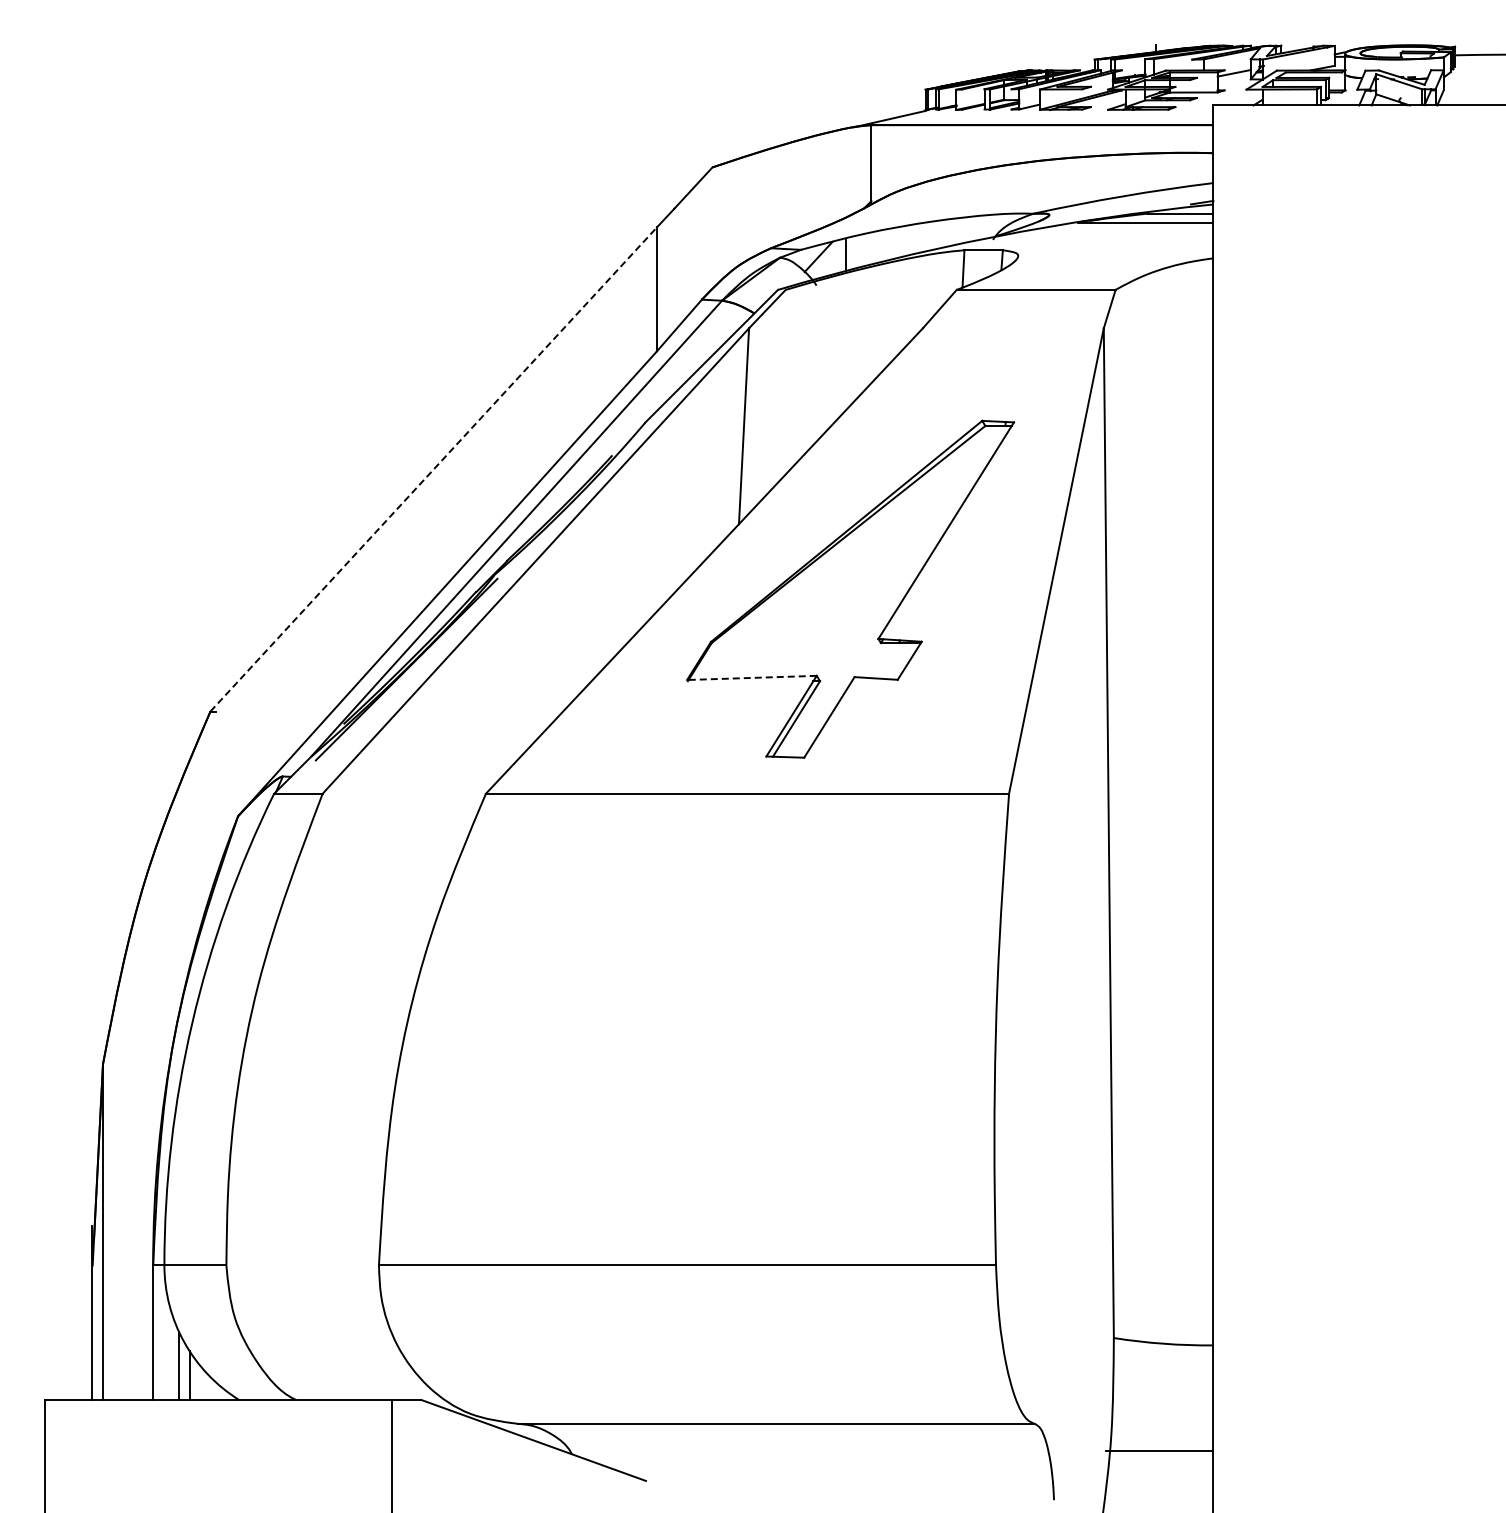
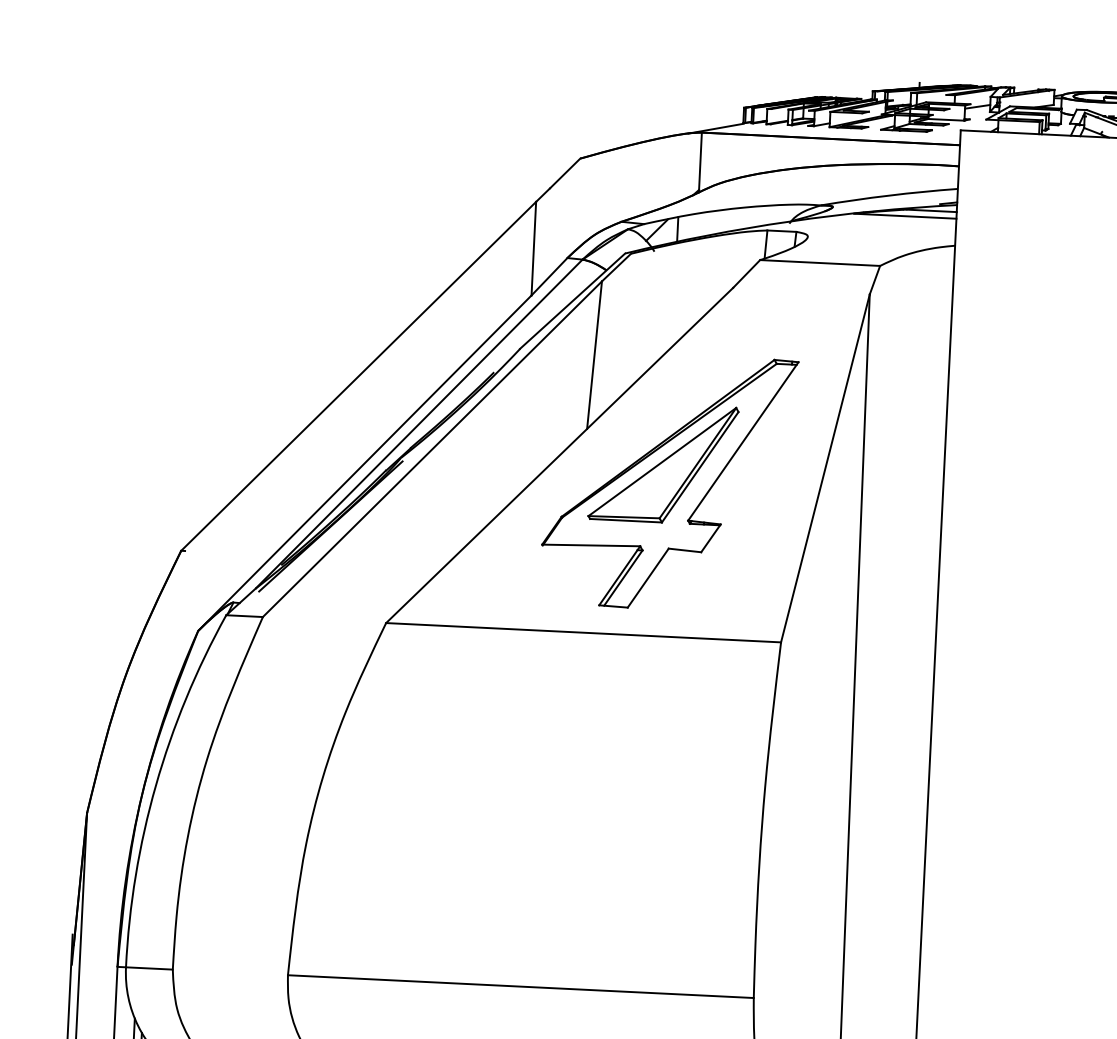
line: (434, 469) -> (359, 376), dashed -> solid
part: (841, 564) -> (663, 463), added
line: (751, 677) -> (590, 545), dashed -> solid

